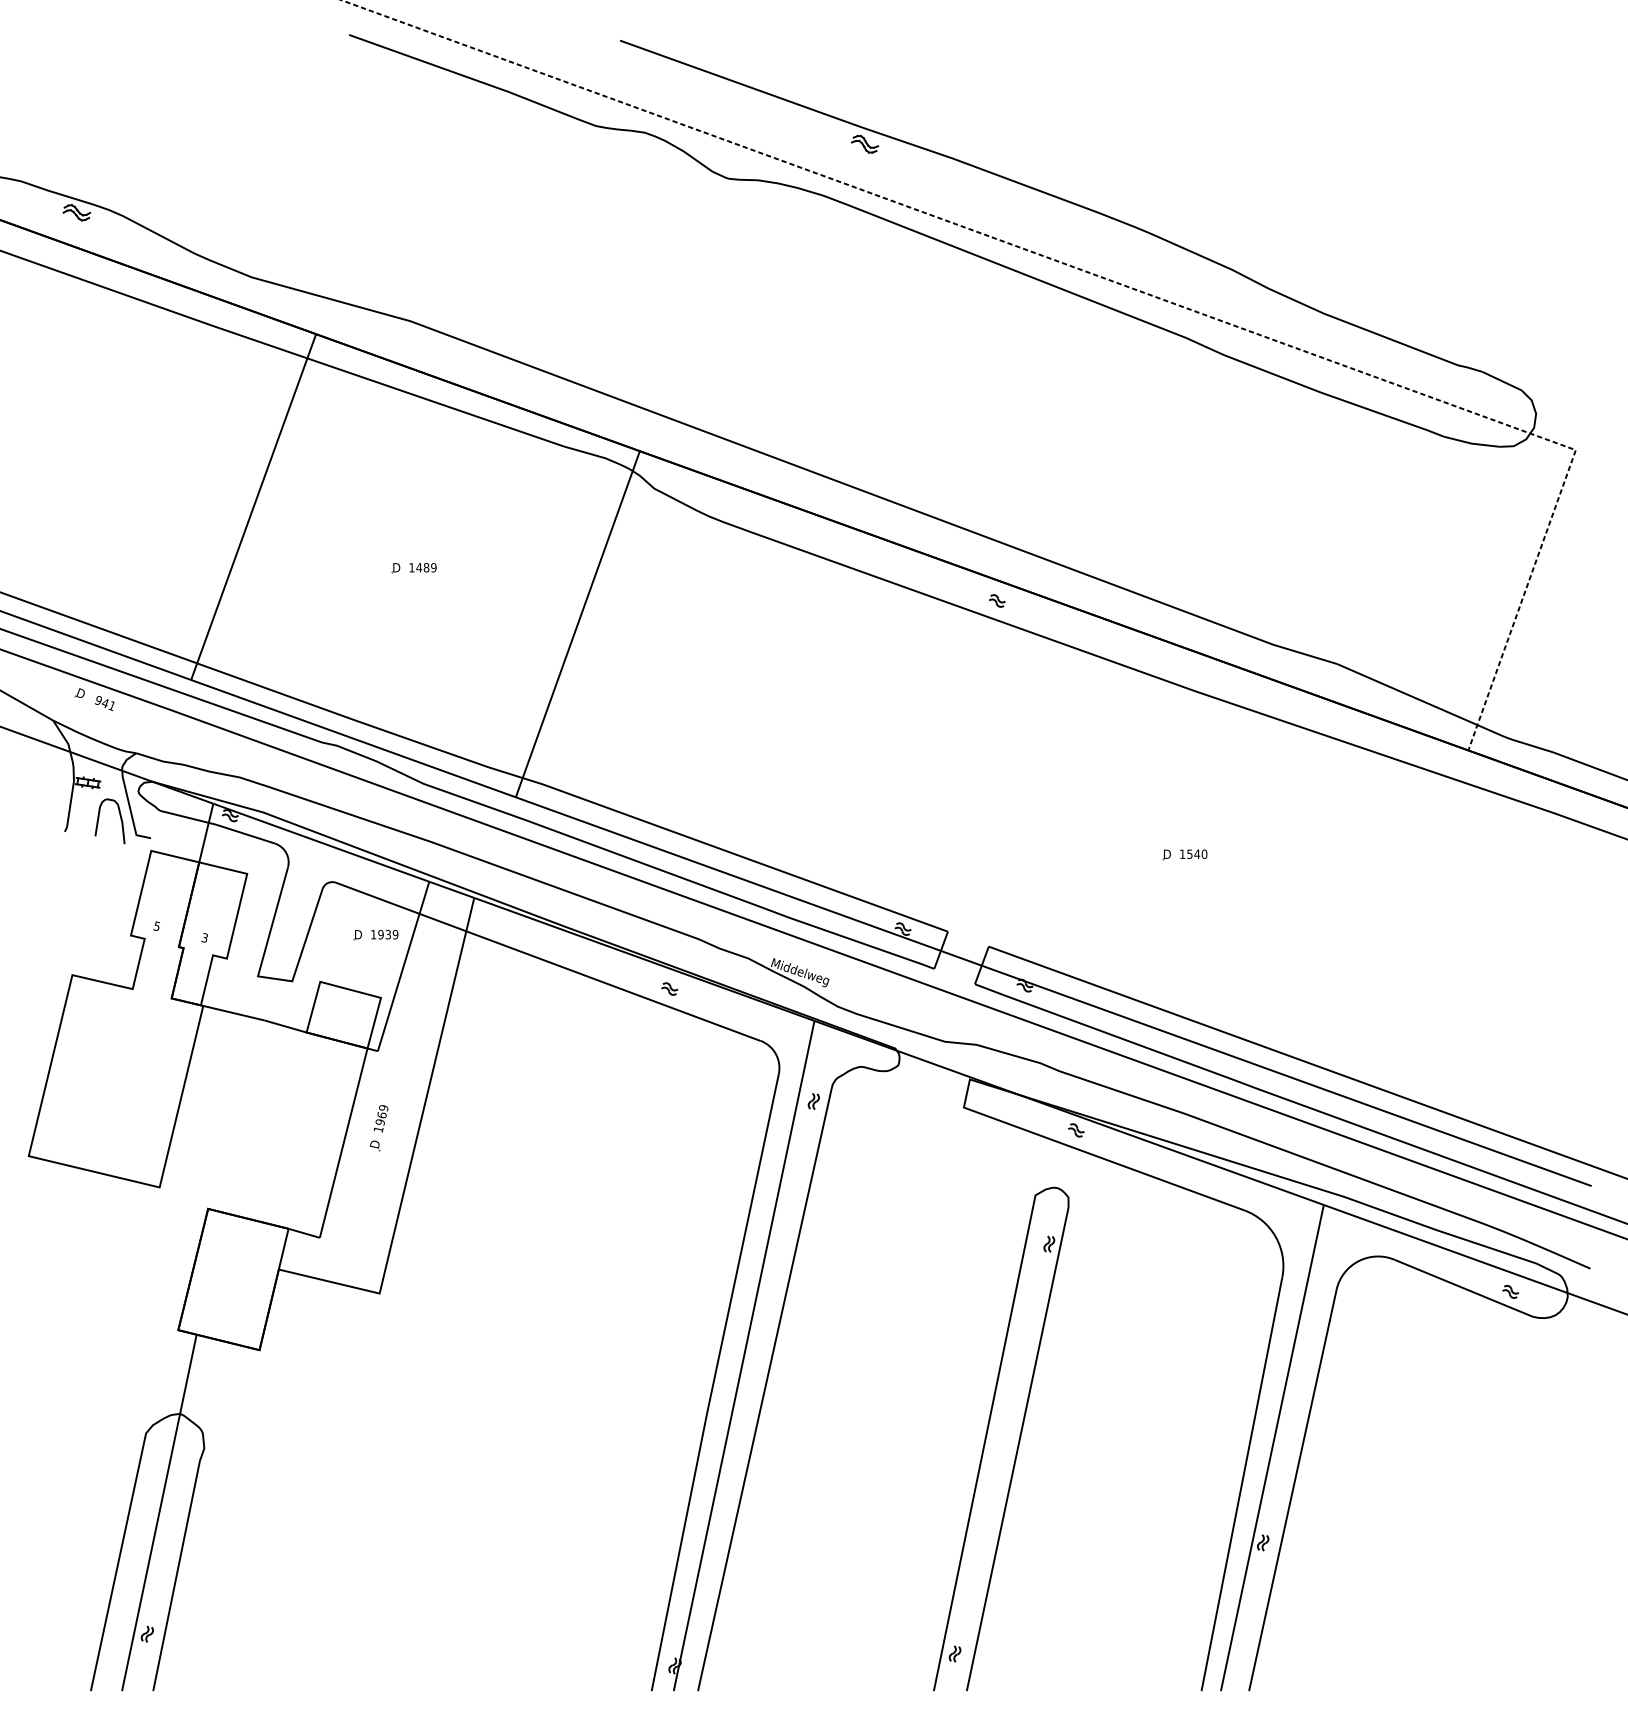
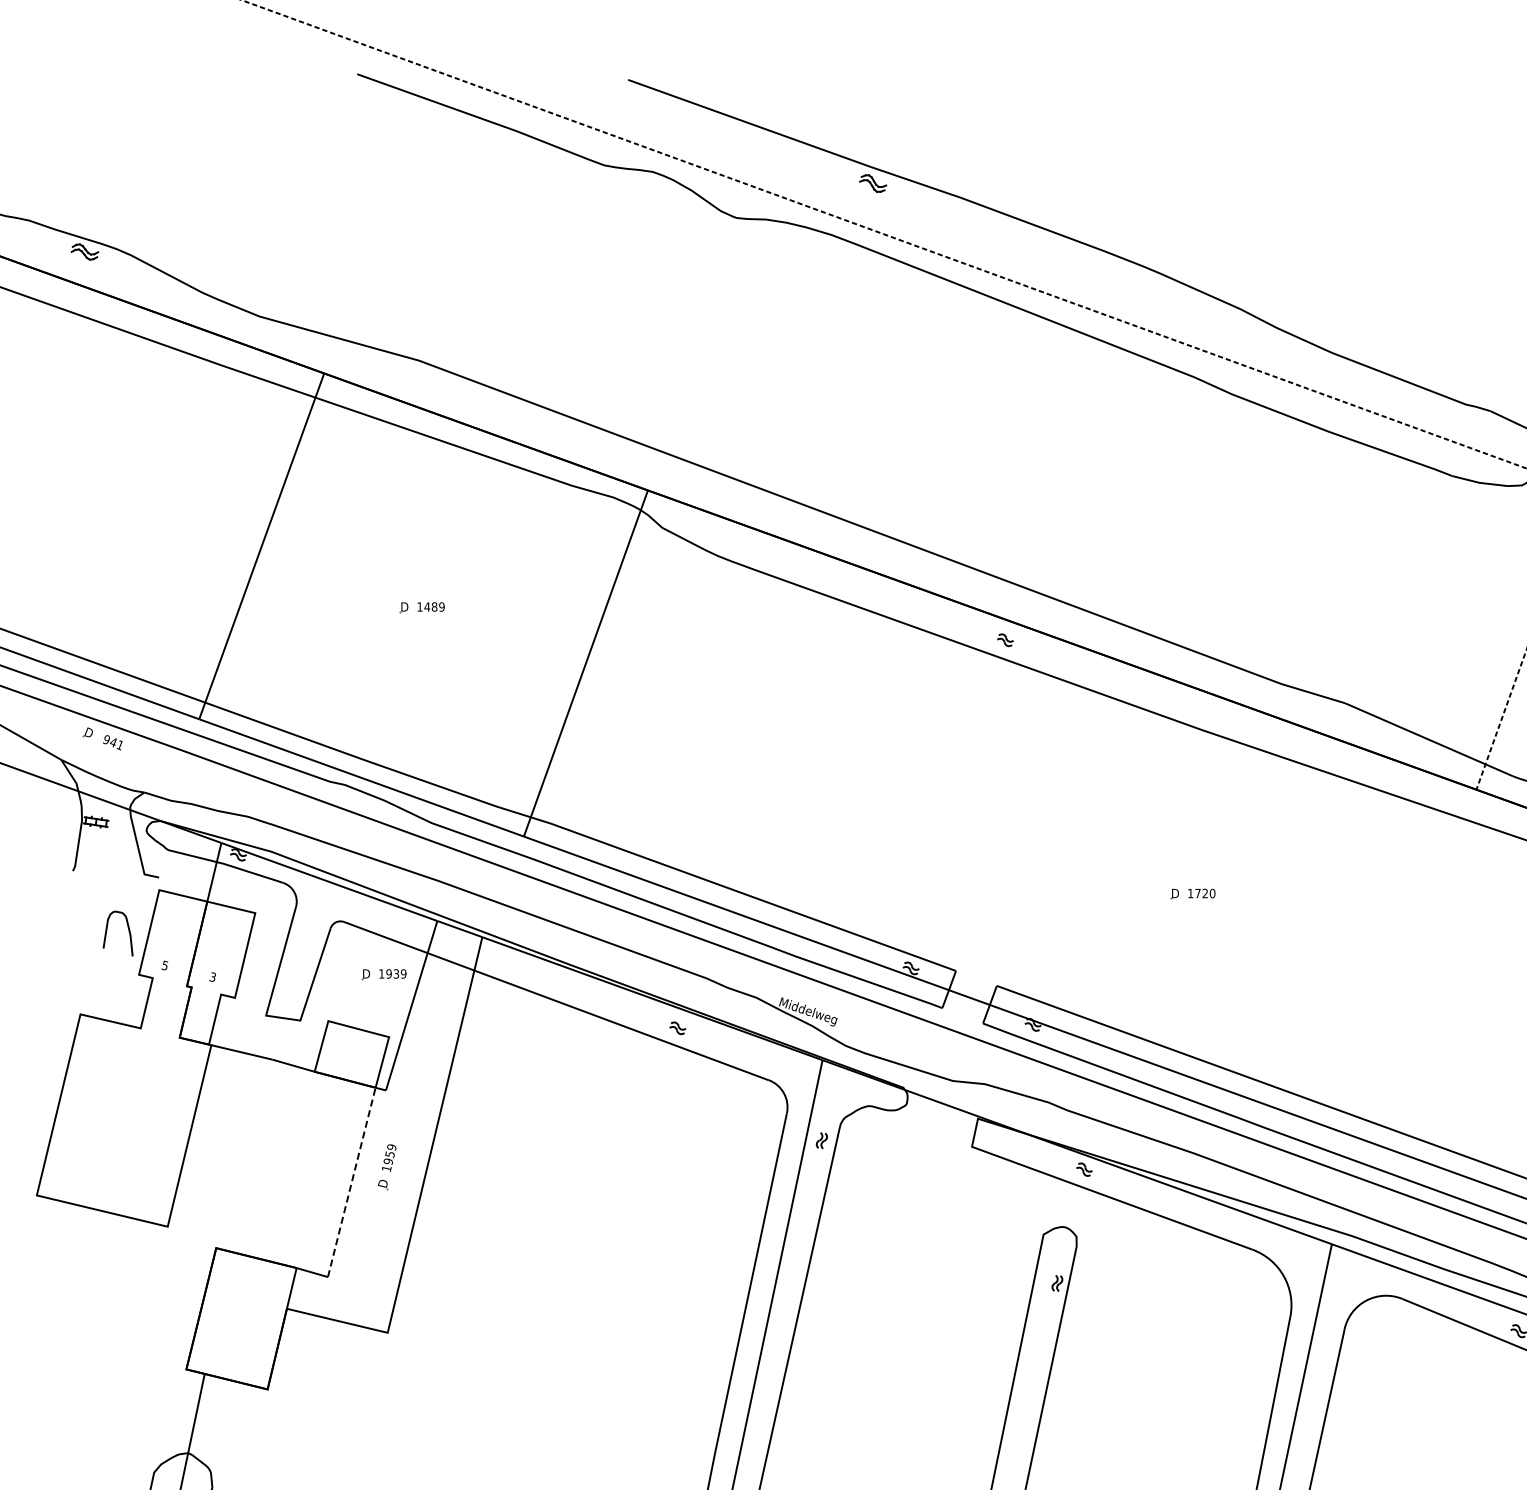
curve: (99, 818) -> (107, 930), moved
text: (1193, 854) -> (1201, 893), 1540 -> 1720
text: (381, 1115) -> (389, 1154), 1969 -> 1959
line: (343, 1143) -> (351, 1182), solid -> dashed

